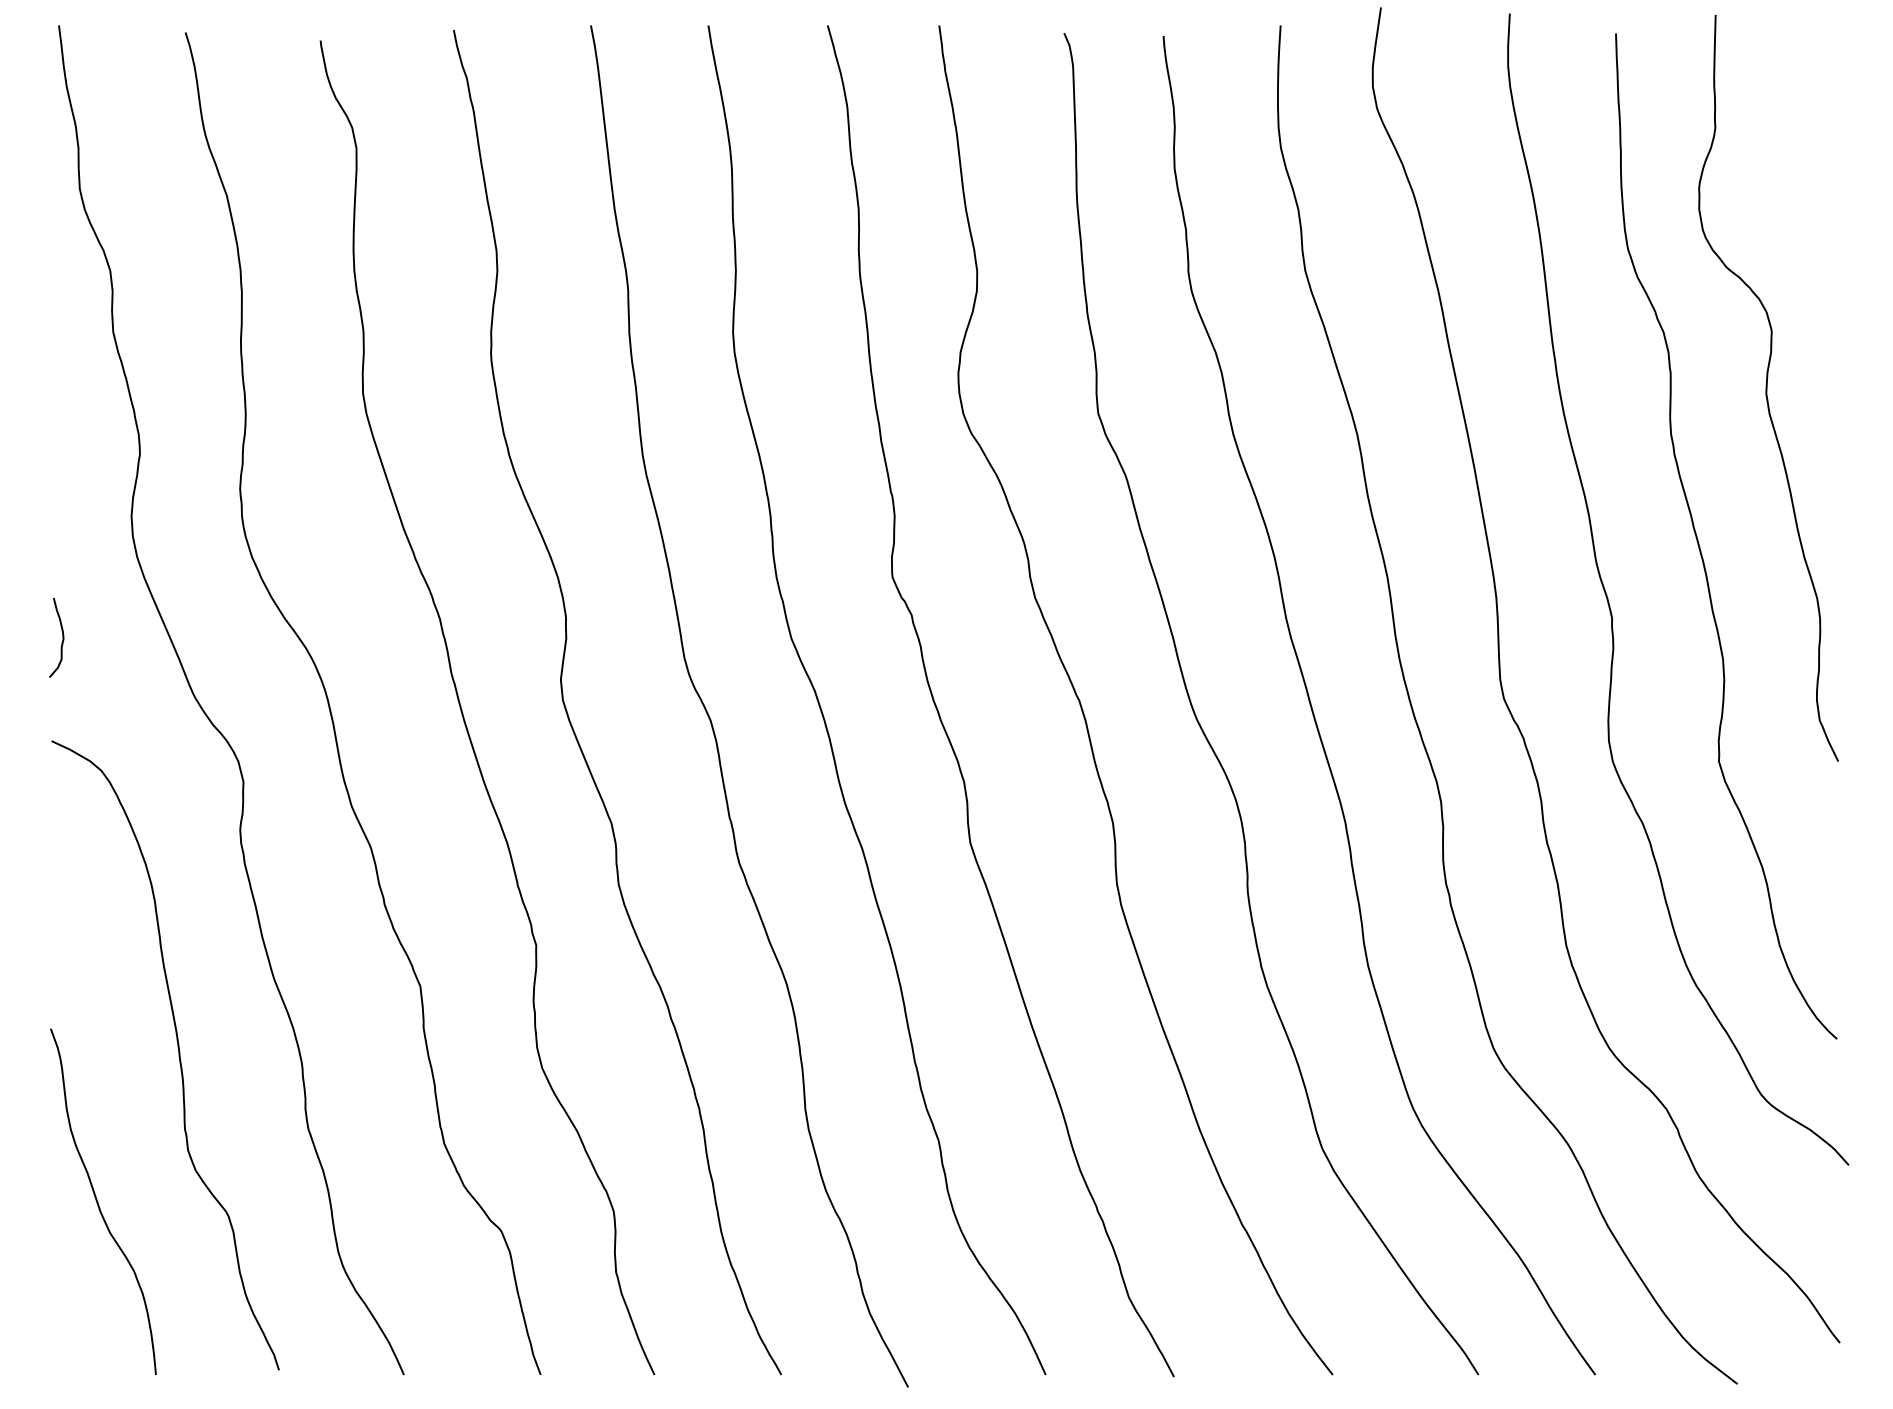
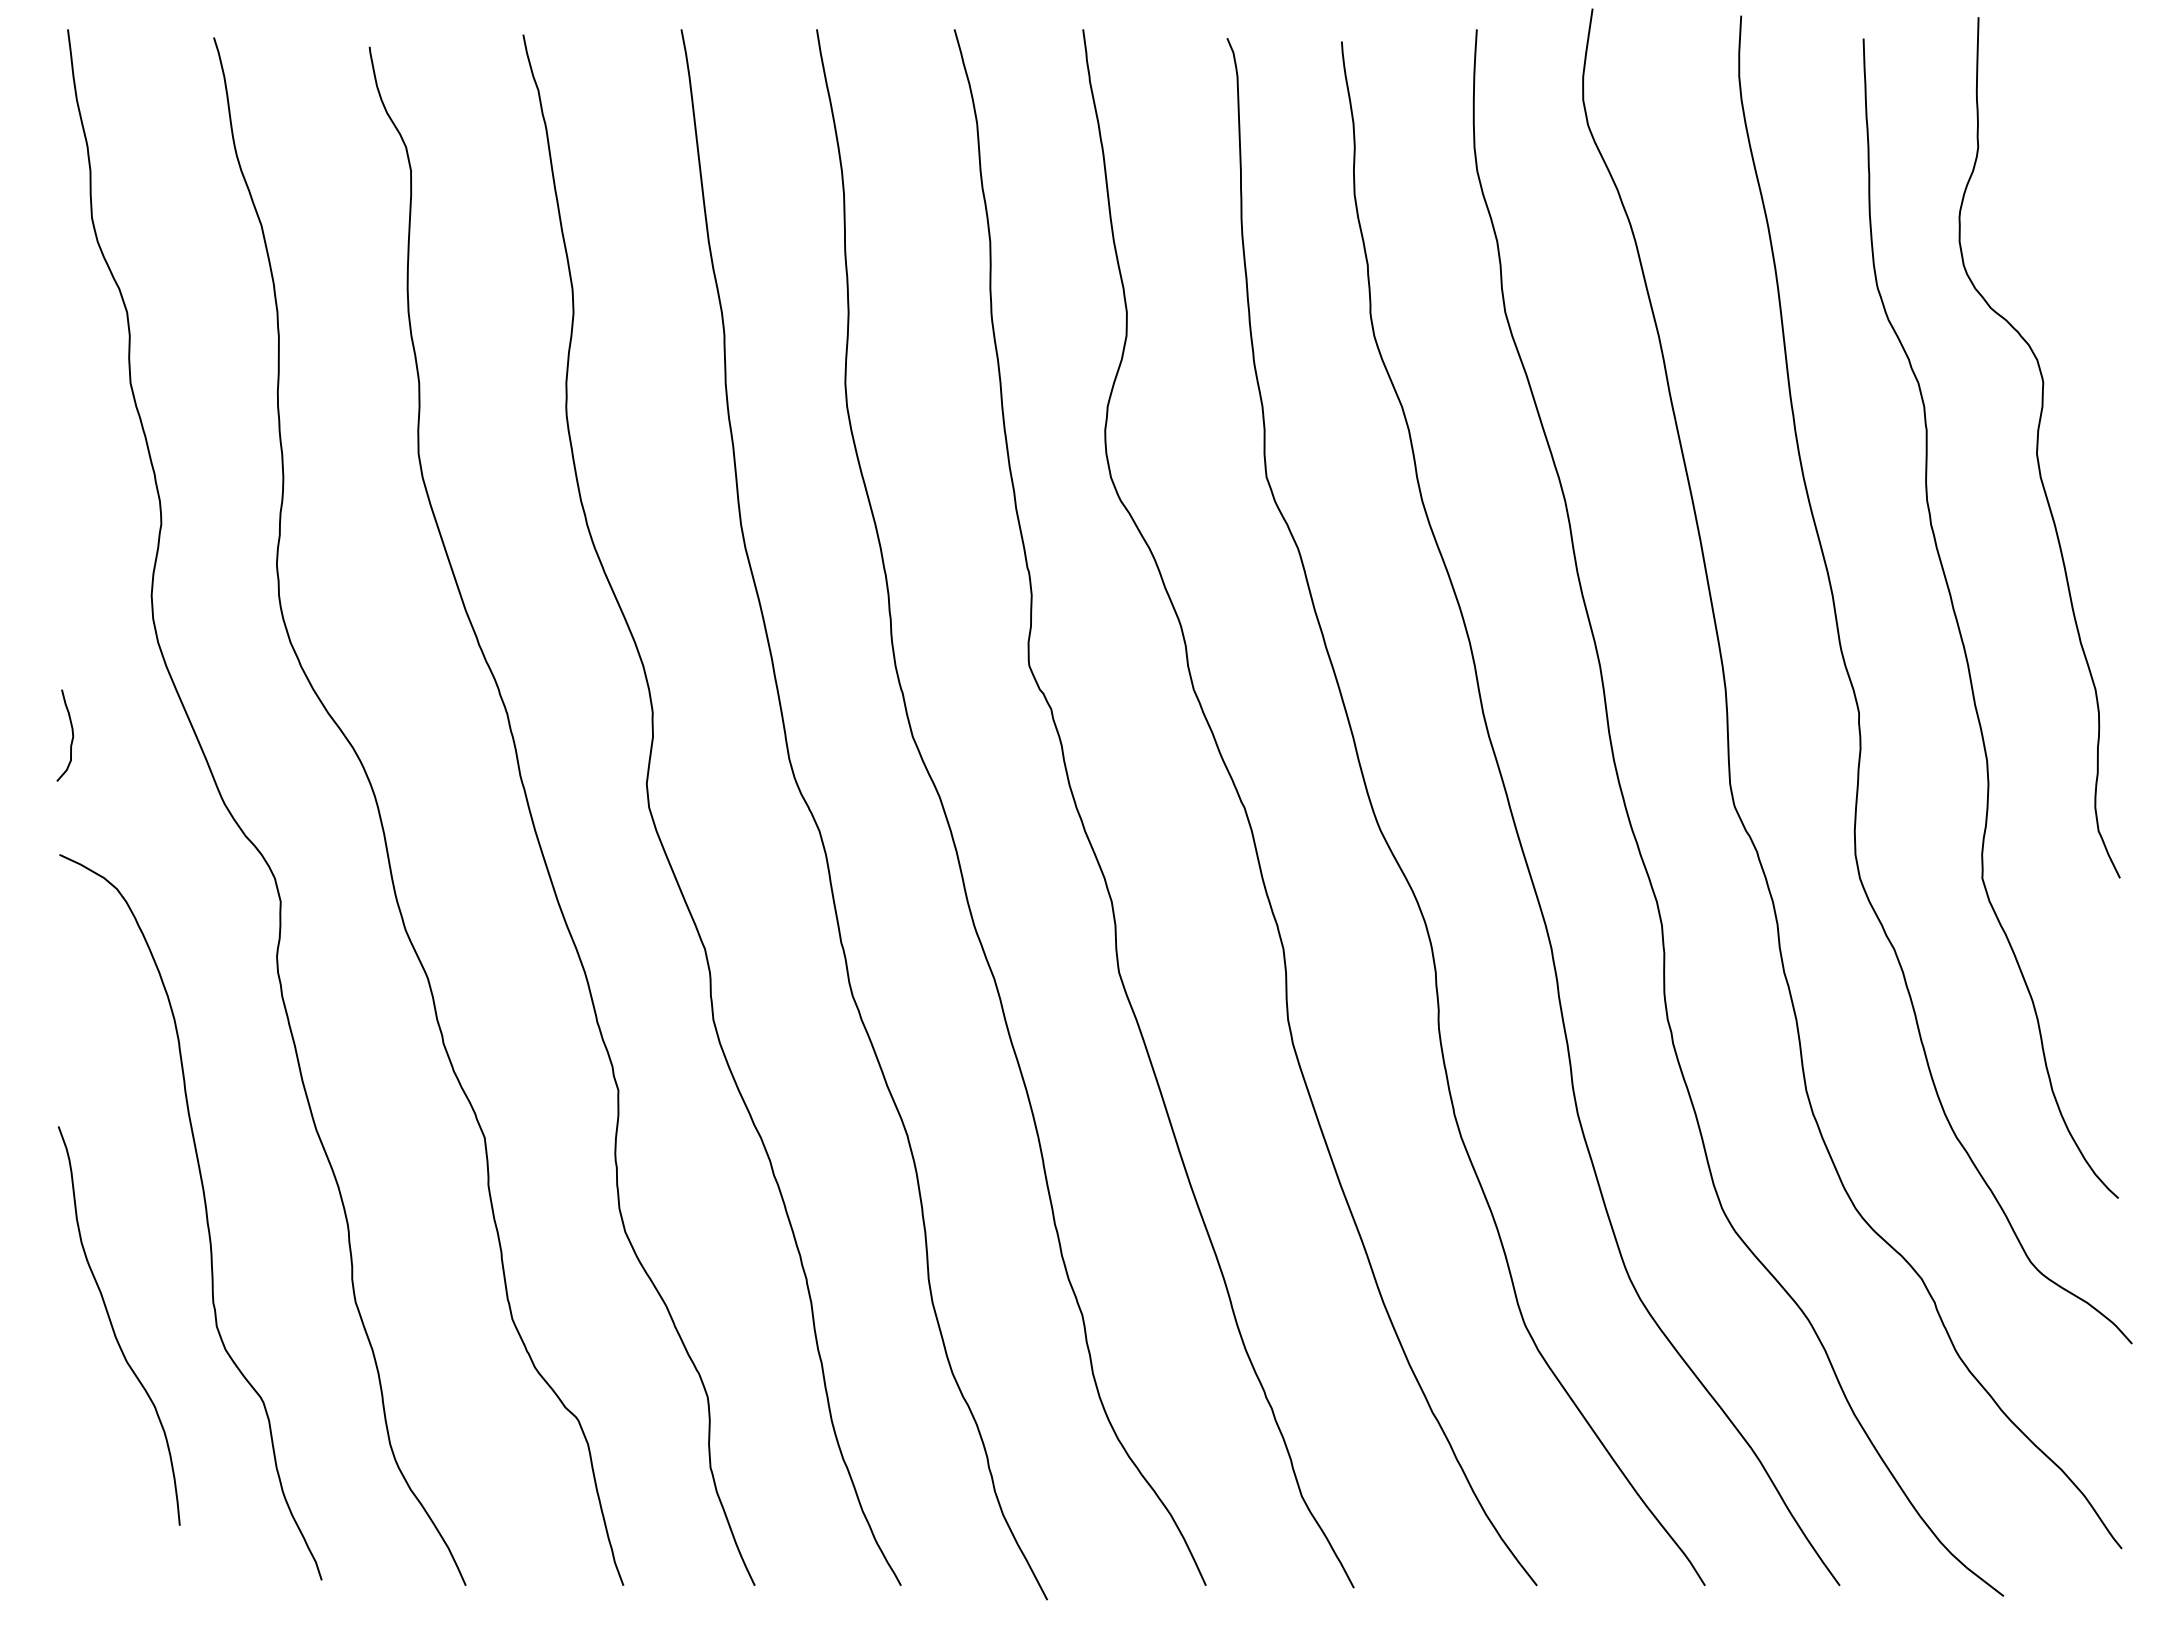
curve: (98, 1202) -> (113, 1326), moved

